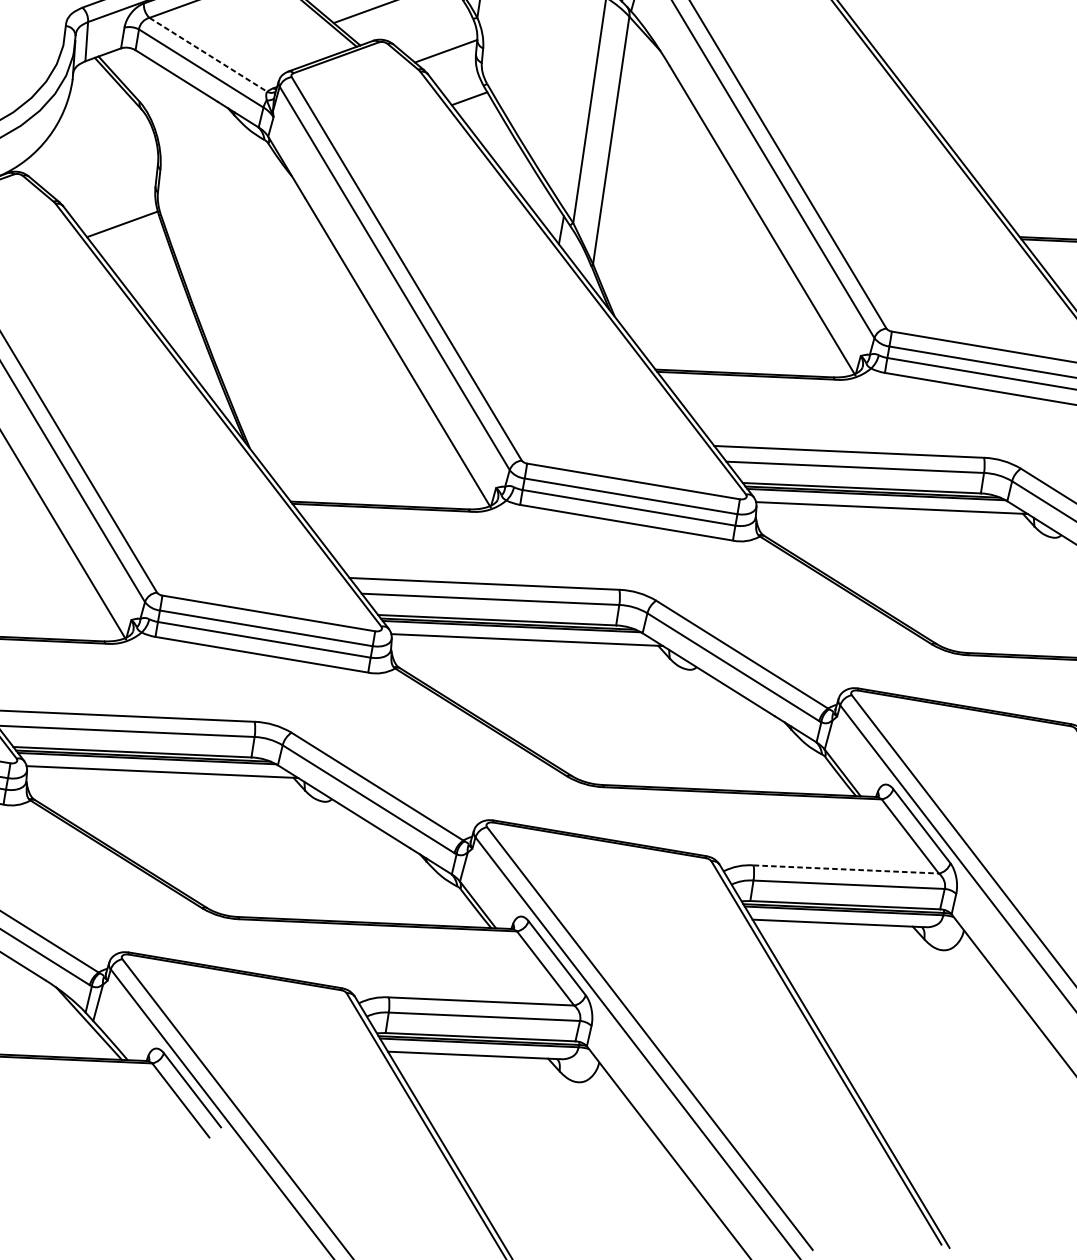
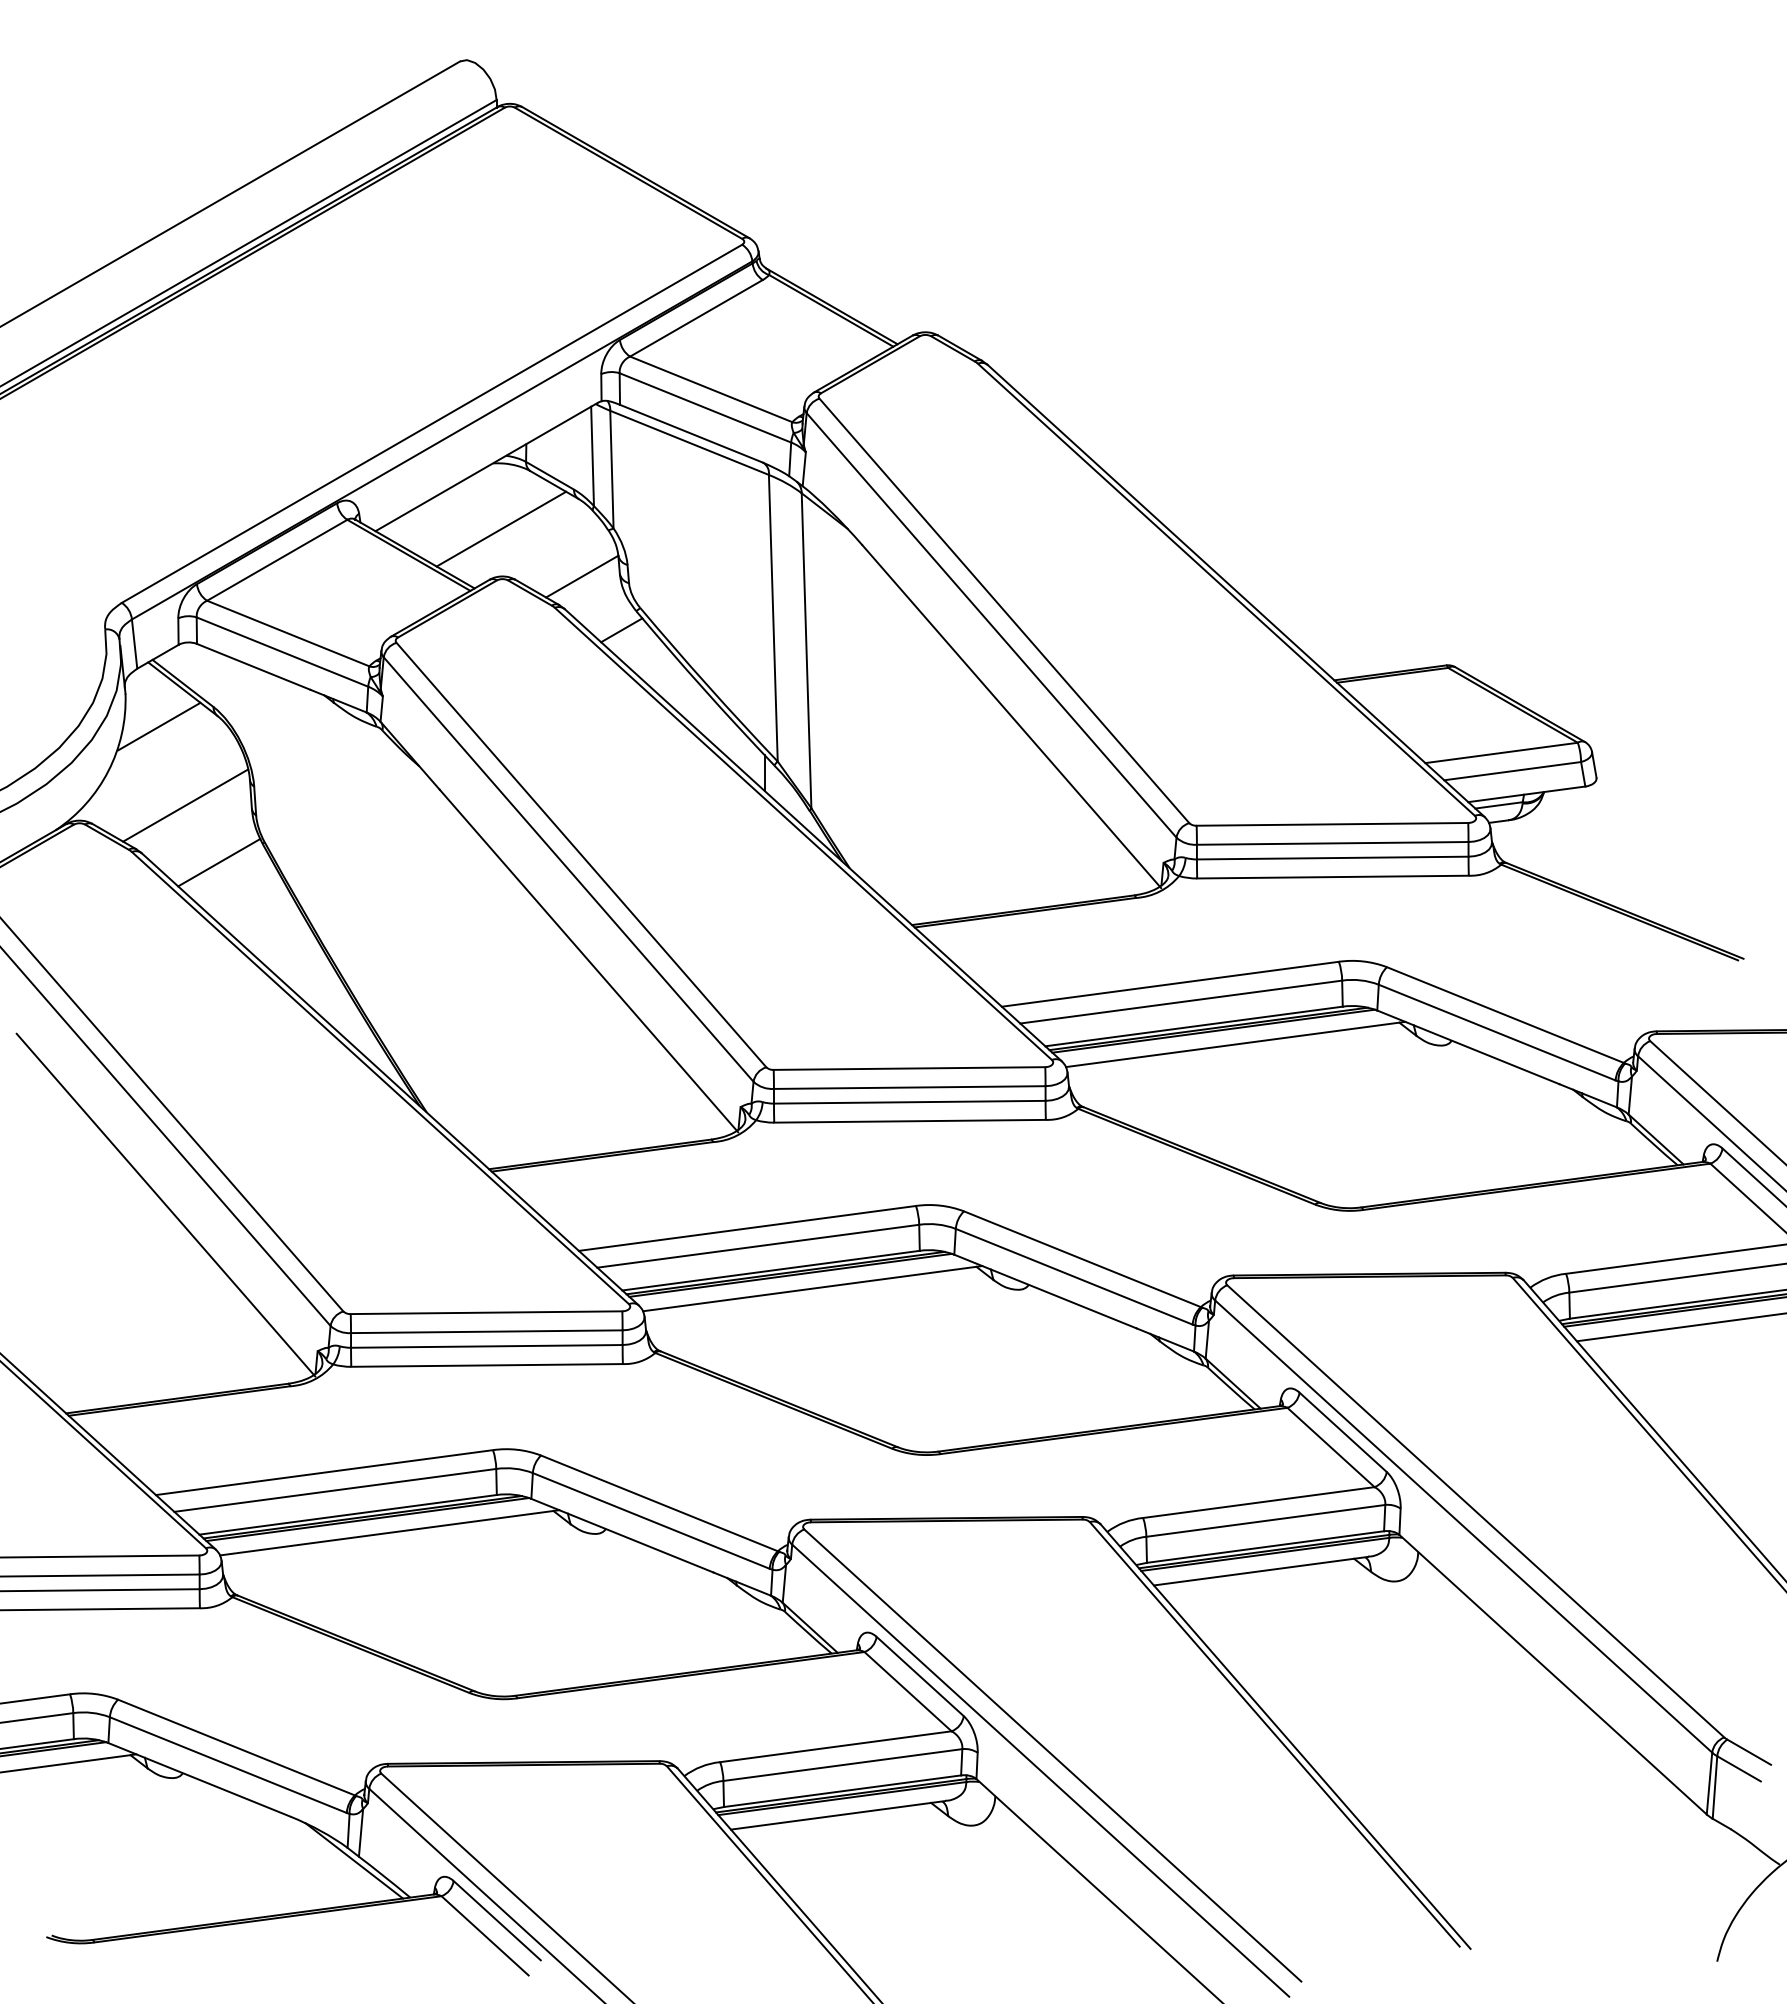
line: (208, 54) -> (288, 633), dashed -> solid
line: (94, 109) -> (159, 726), added
line: (104, 174) -> (185, 805), added
line: (845, 869) -> (1258, 1502), dashed -> solid

